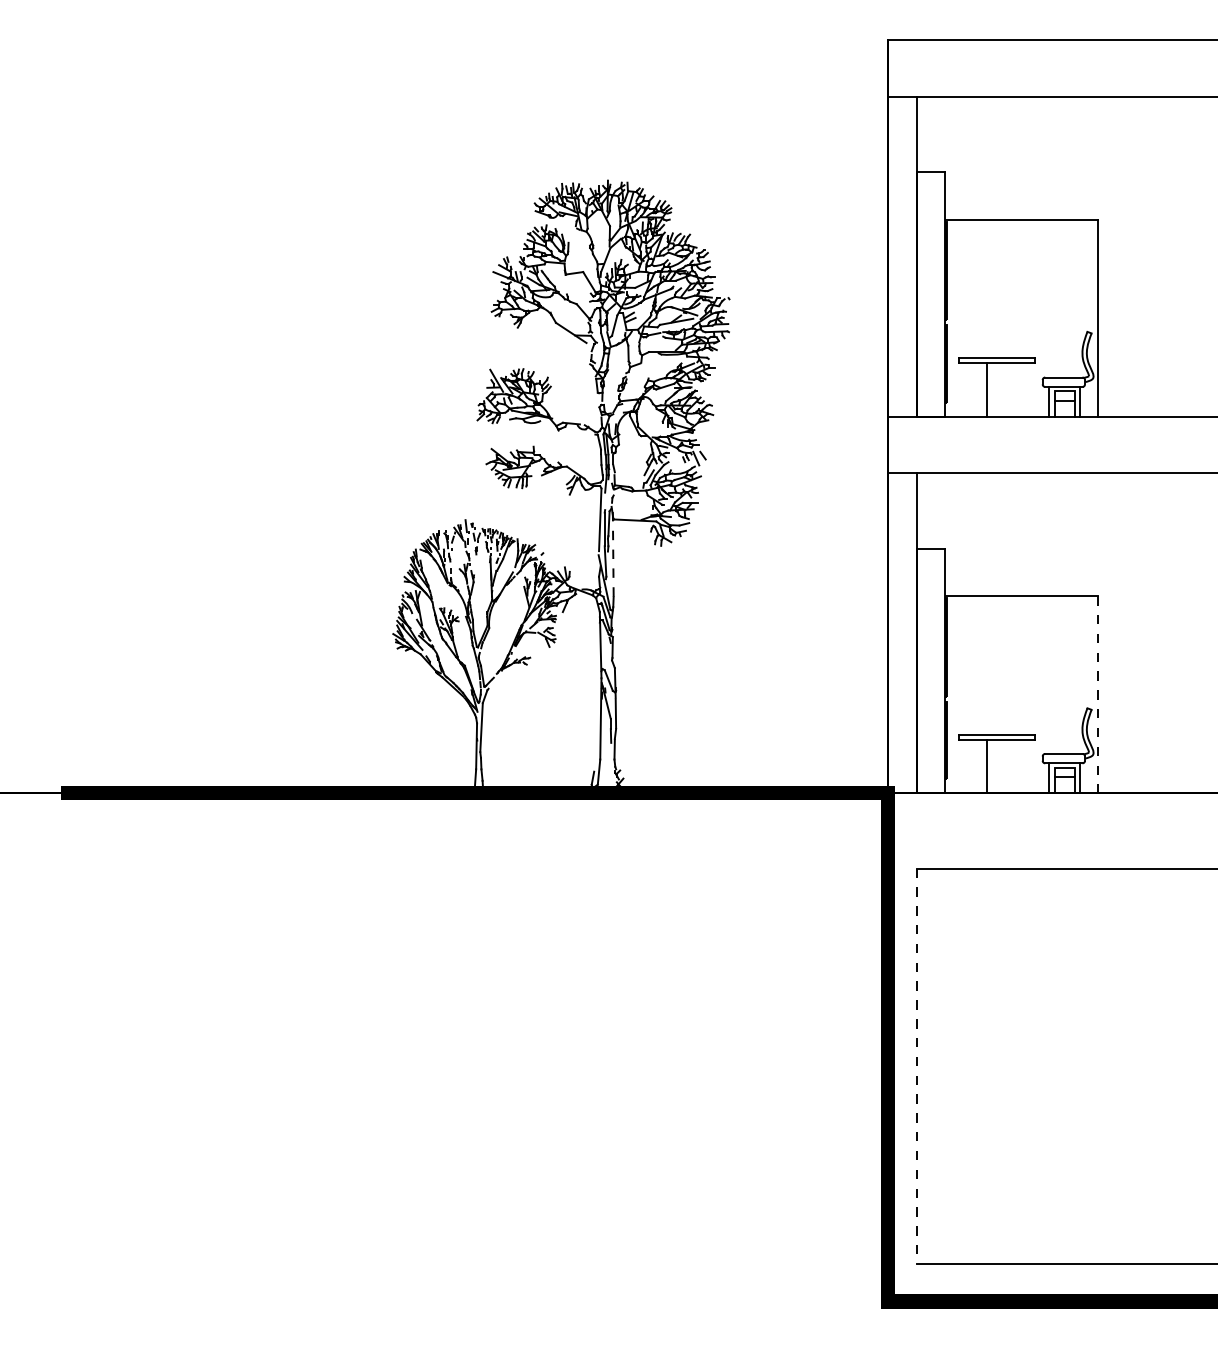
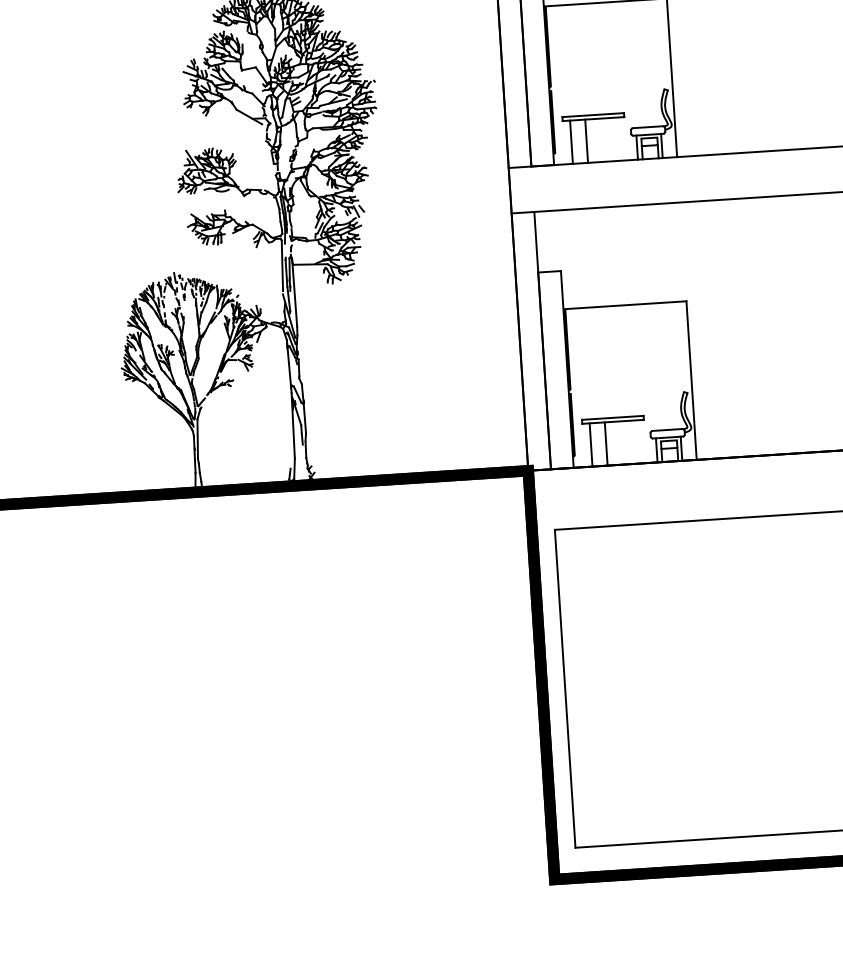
line: (968, 389) -> (571, 141), added
line: (613, 553) -> (294, 292), dashed -> solid
line: (1097, 694) -> (691, 380), dashed -> solid
line: (968, 766) -> (591, 445), added
line: (916, 1066) -> (565, 689), dashed -> solid

